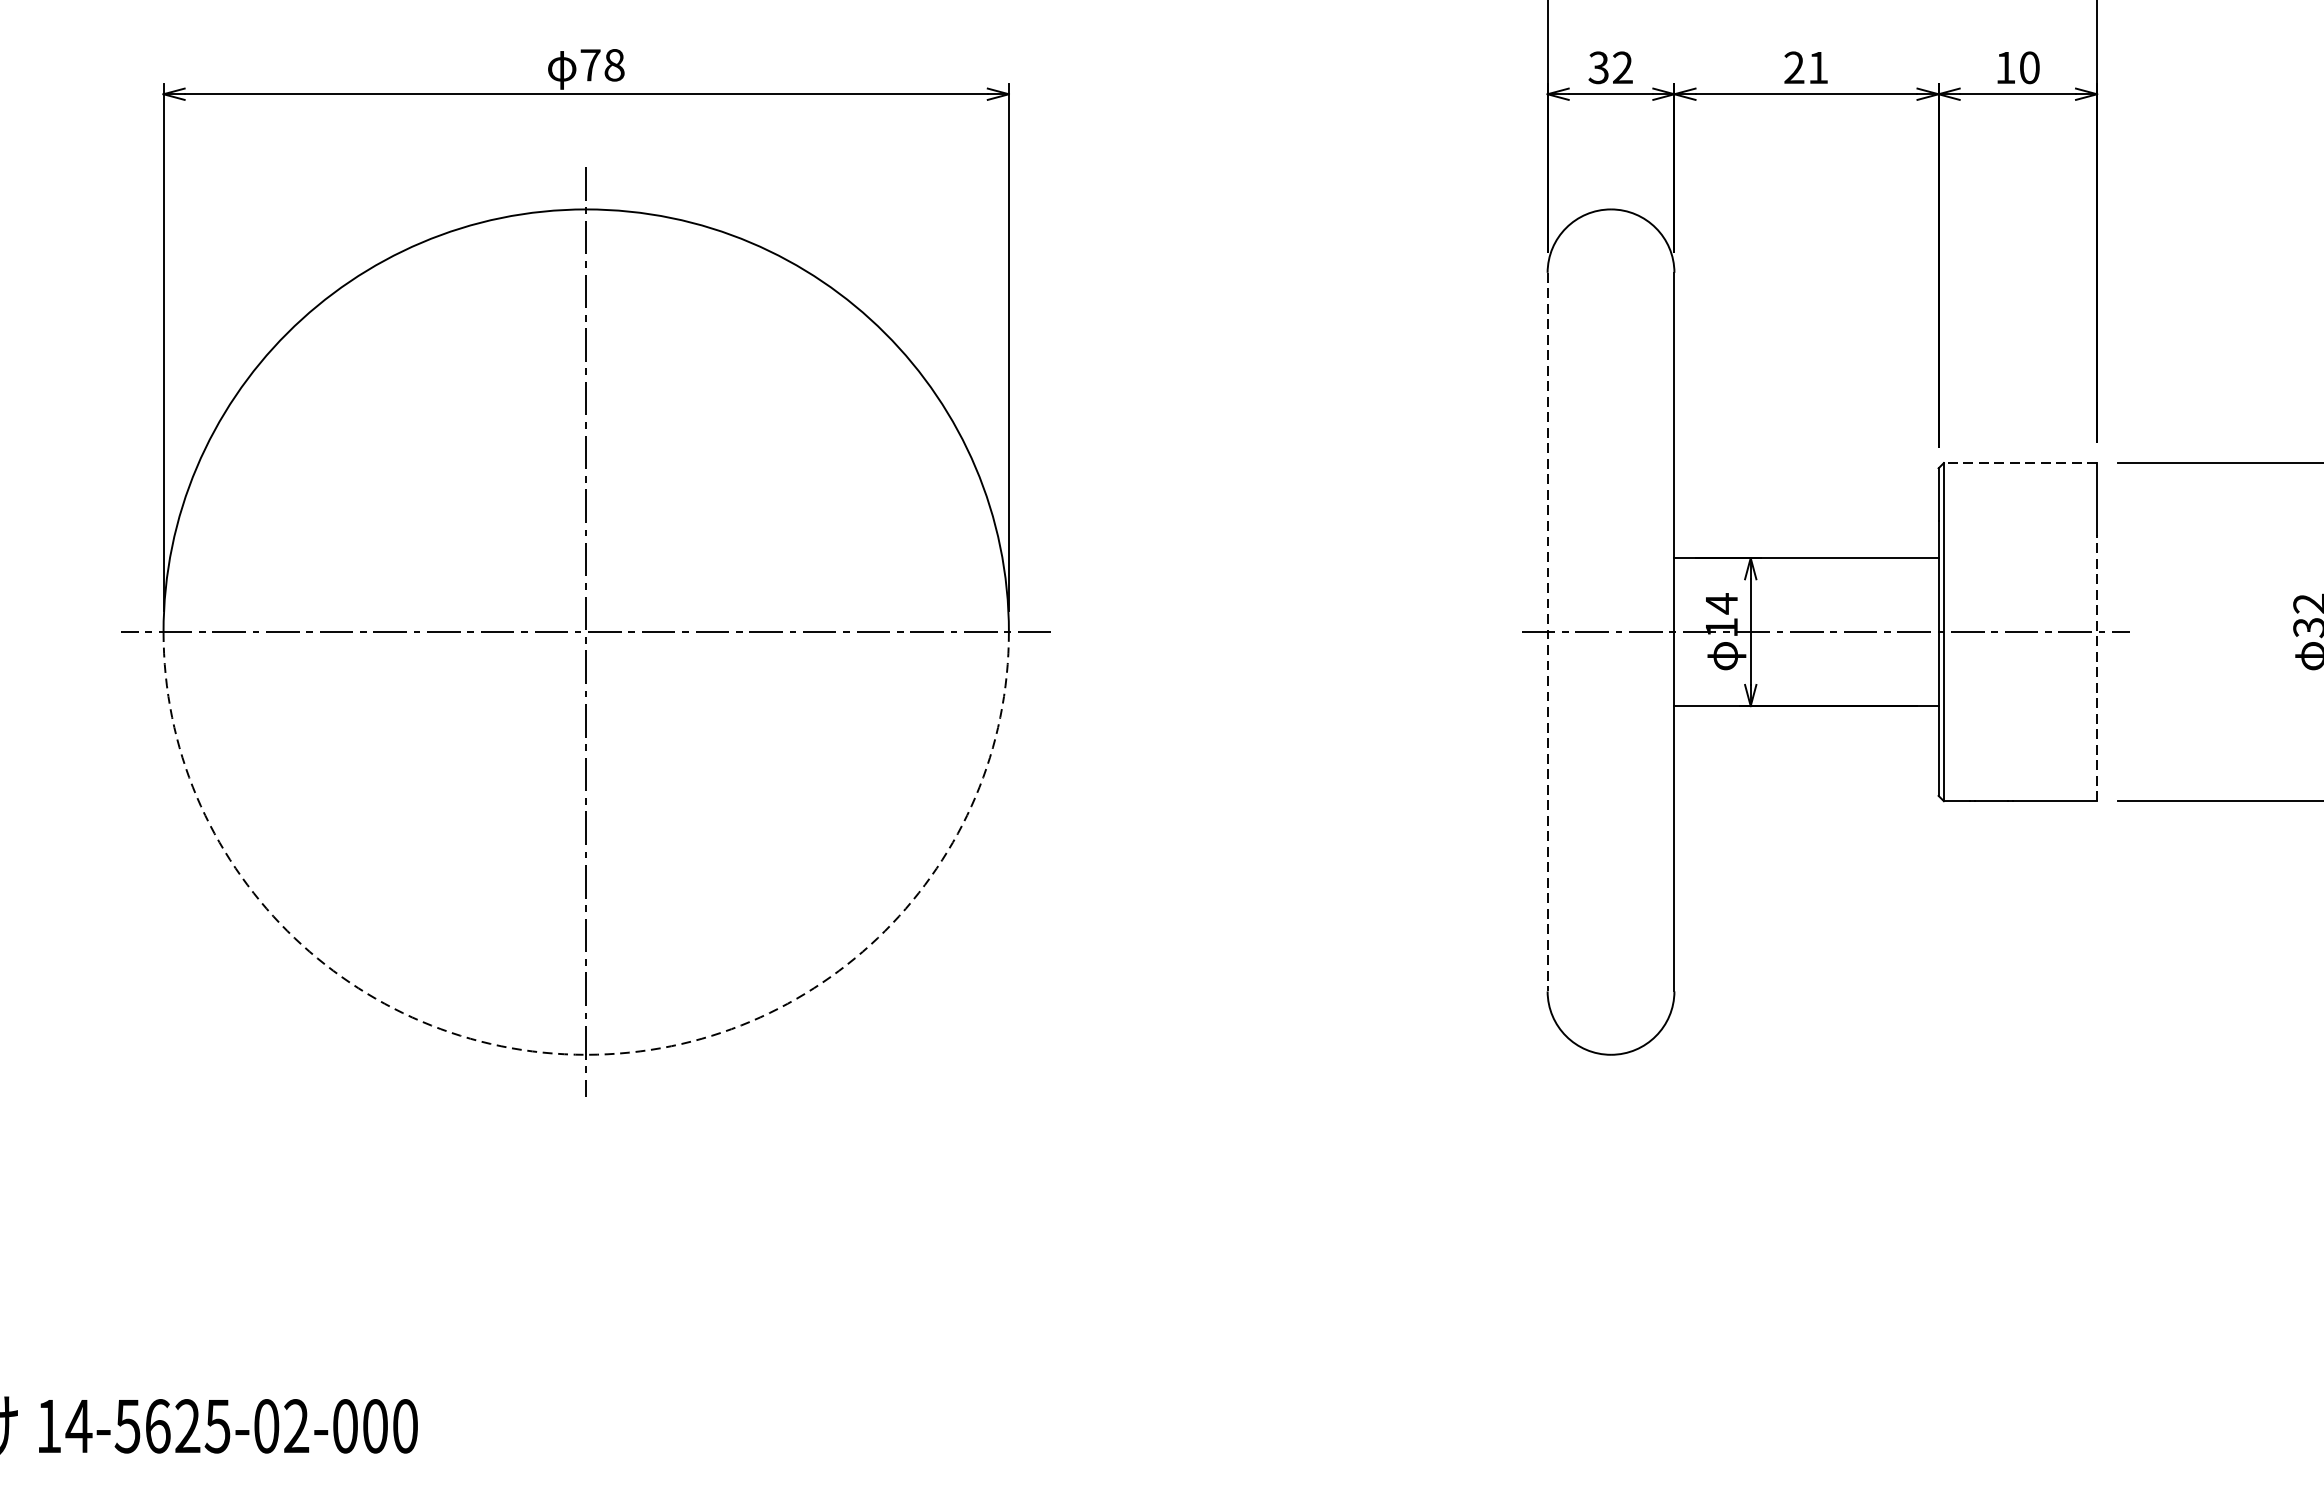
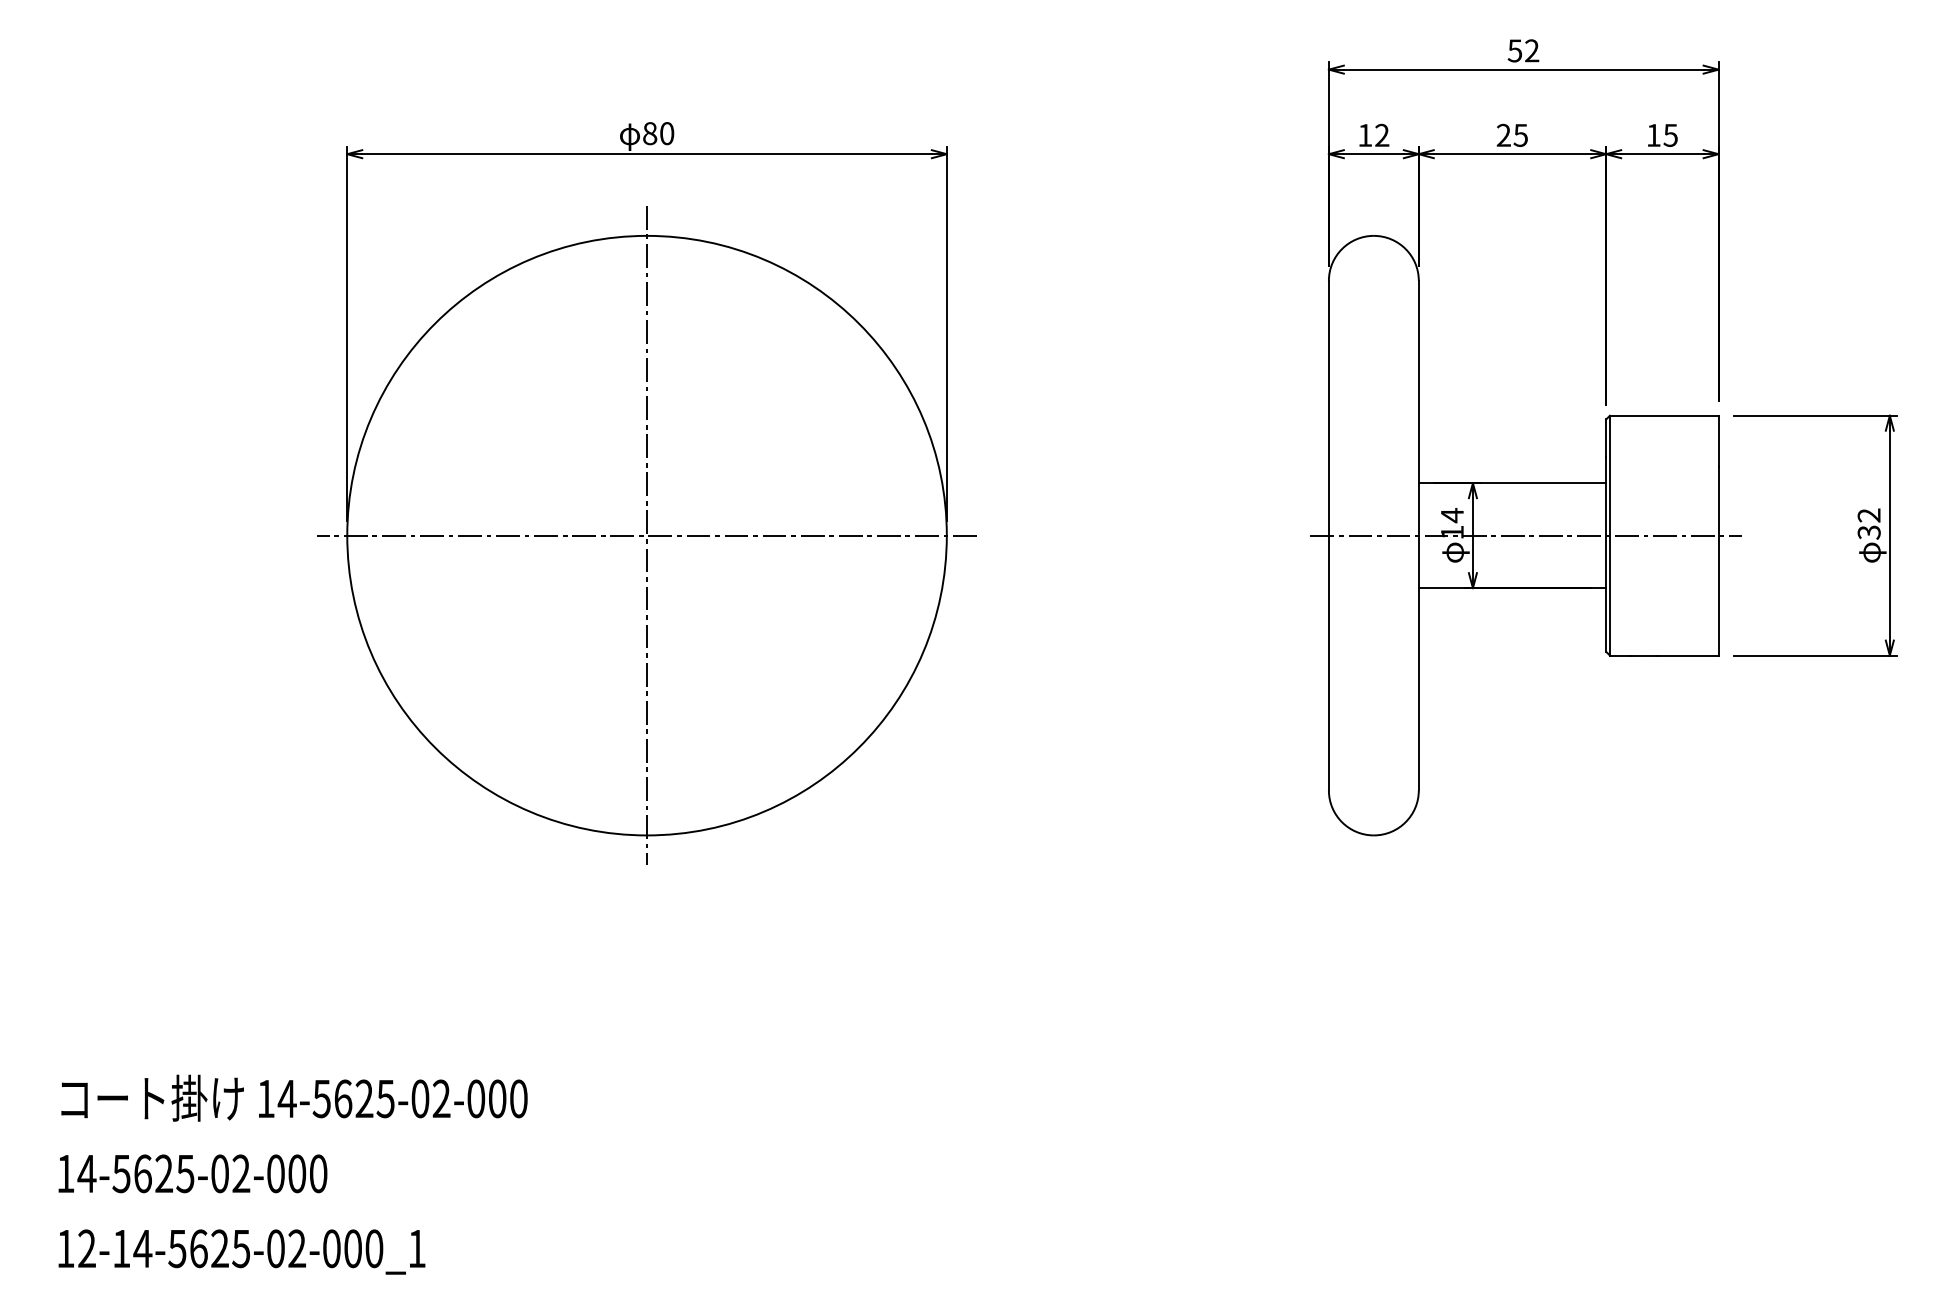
text: (602, 65) -> (658, 133), 78 -> 80
text: (1599, 66) -> (1365, 134), 32 -> 12
text: (2029, 66) -> (1670, 134), 10 -> 15
text: (1817, 67) -> (1520, 135), 21 -> 25
line: (2019, 462) -> (1663, 415), dashed -> solid
line: (1547, 631) -> (1328, 535), dashed -> solid
line: (2096, 667) -> (1718, 560), dashed -> solid
arc: (586, 1054) -> (647, 835), dashed -> solid

